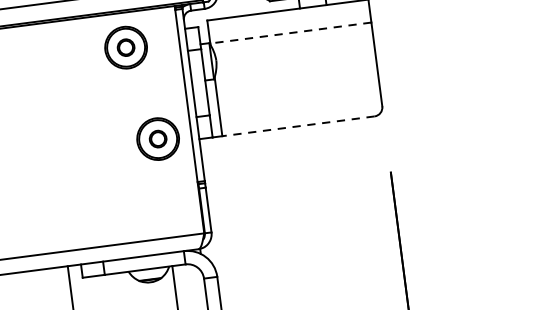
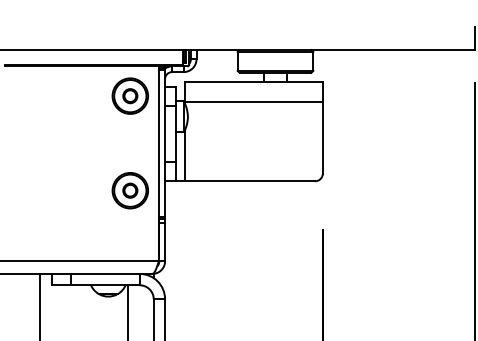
line: (290, 32) -> (253, 101), dashed -> solid
part: (125, 47) -> (129, 95), moved
line: (297, 126) -> (249, 181), dashed -> solid
part: (157, 139) -> (129, 190), moved

